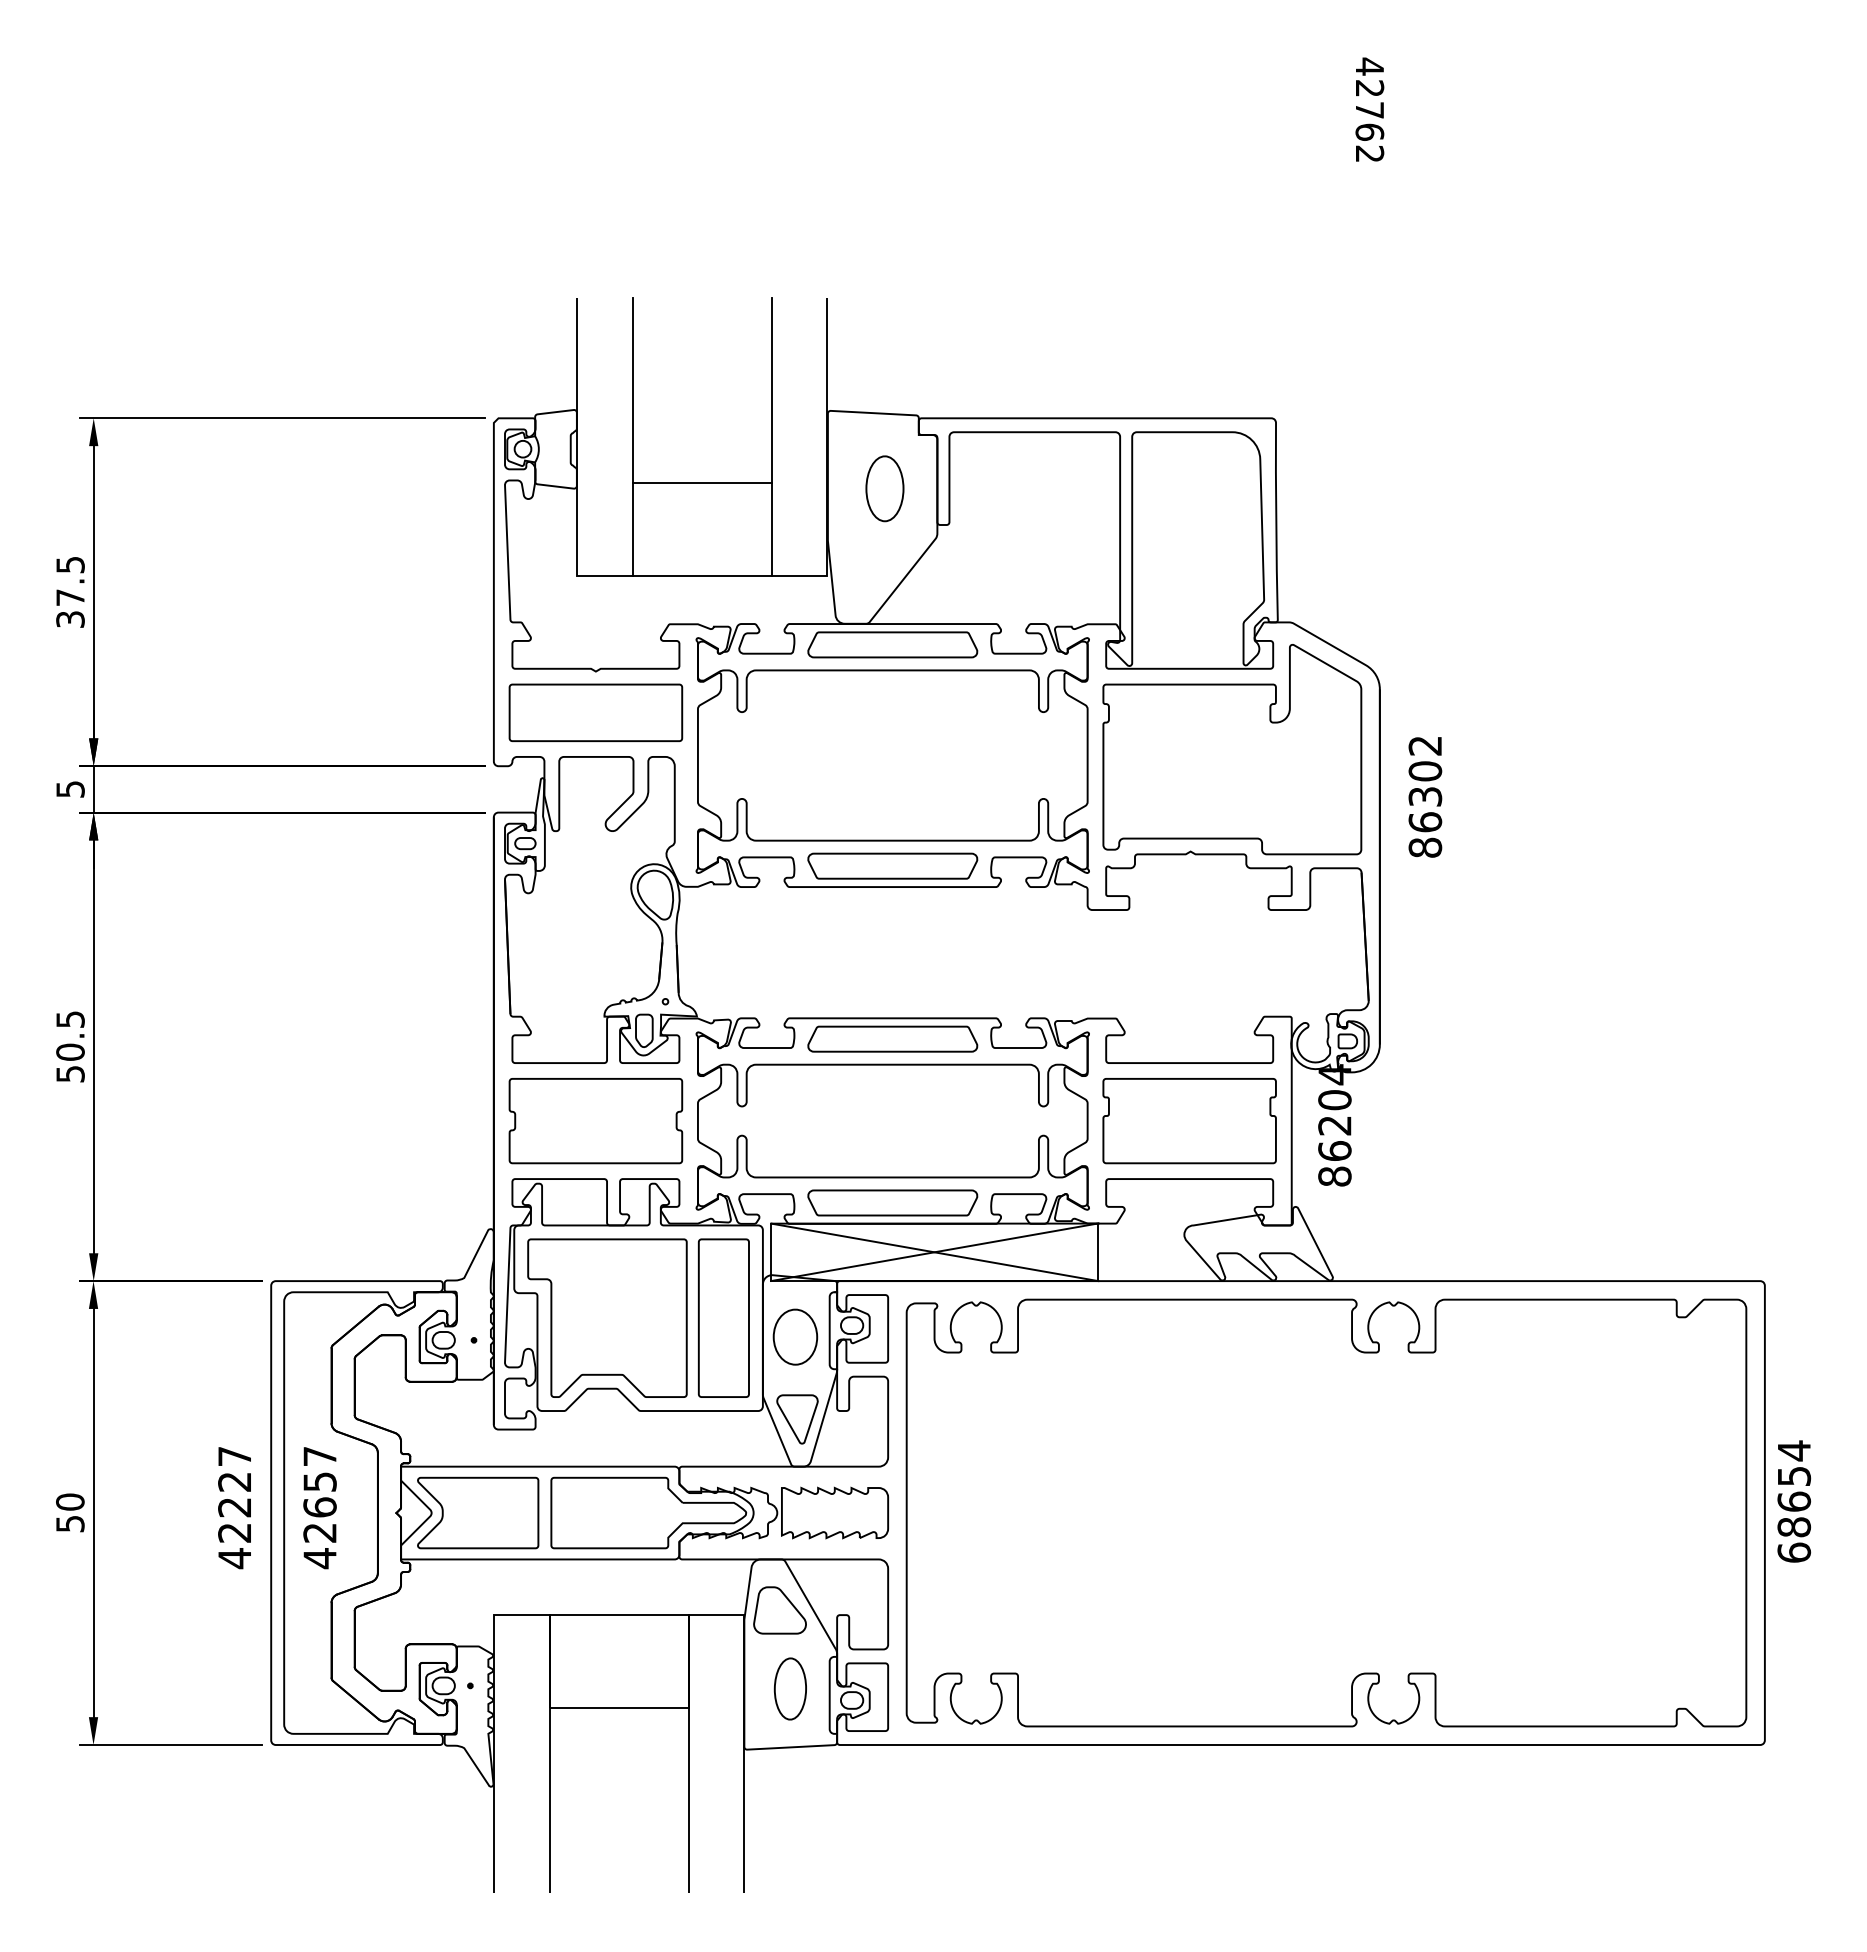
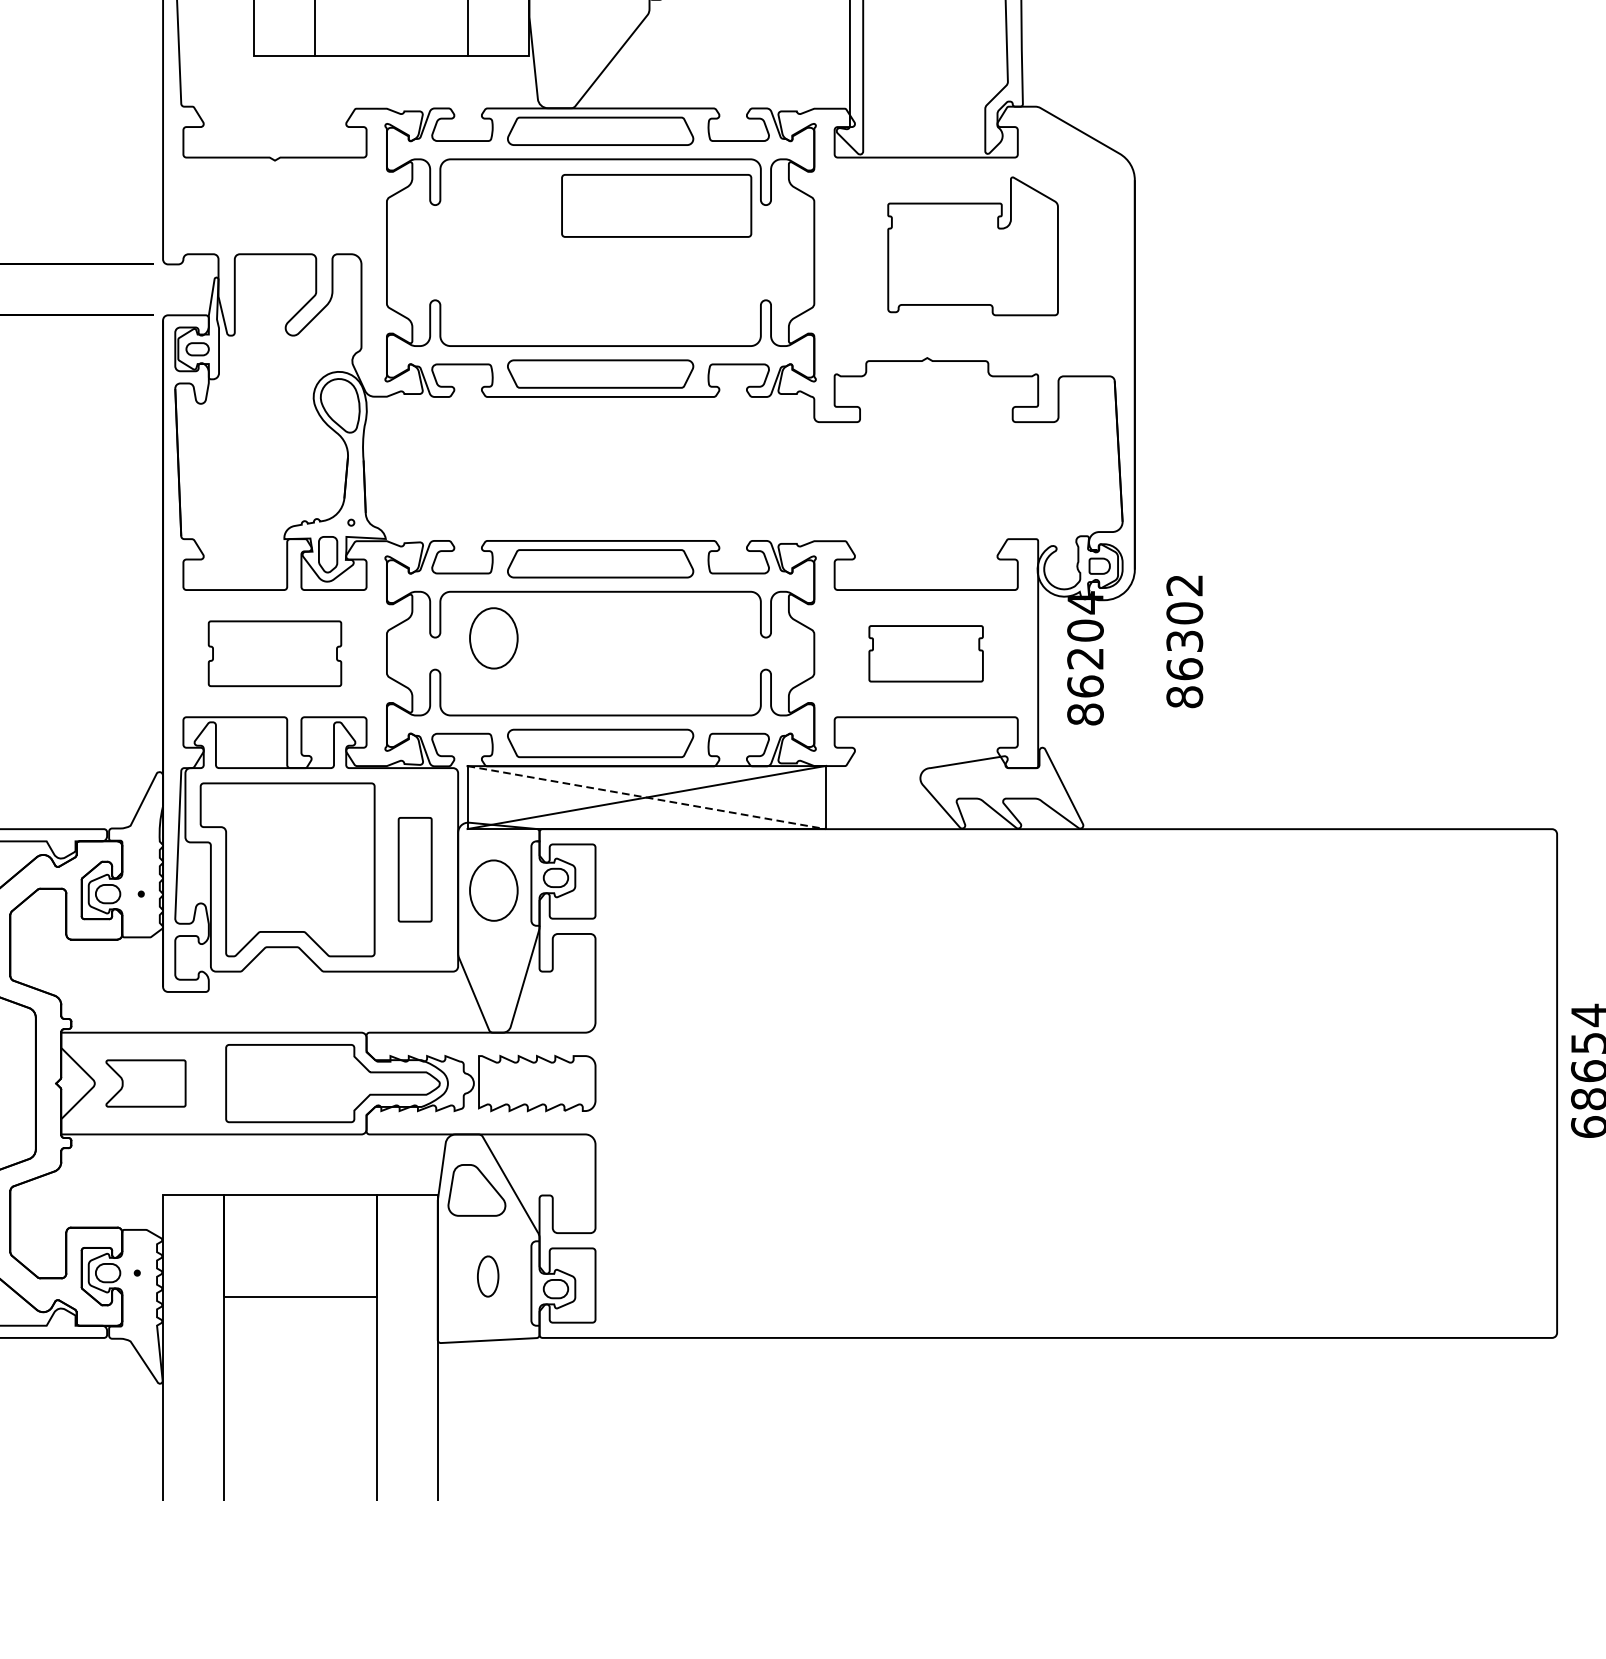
part: (595, 712) -> (656, 205), moved
part: (1232, 749) -> (973, 246), size x0.6
text: (1425, 797) -> (1184, 642), moved
part: (795, 1106) -> (493, 637), added
part: (595, 1121) -> (274, 654), size x0.7
part: (1189, 1121) -> (926, 654), size x0.6
line: (934, 1252) -> (646, 797), solid -> dashed
part: (723, 1317) -> (414, 869), size x0.6
part: (797, 1419) -> (496, 980), removed
part: (478, 1512) -> (146, 1082), size x0.6
part: (1326, 1512) -> (1076, 1082), removed
part: (789, 1688) -> (487, 1275), size x0.6

